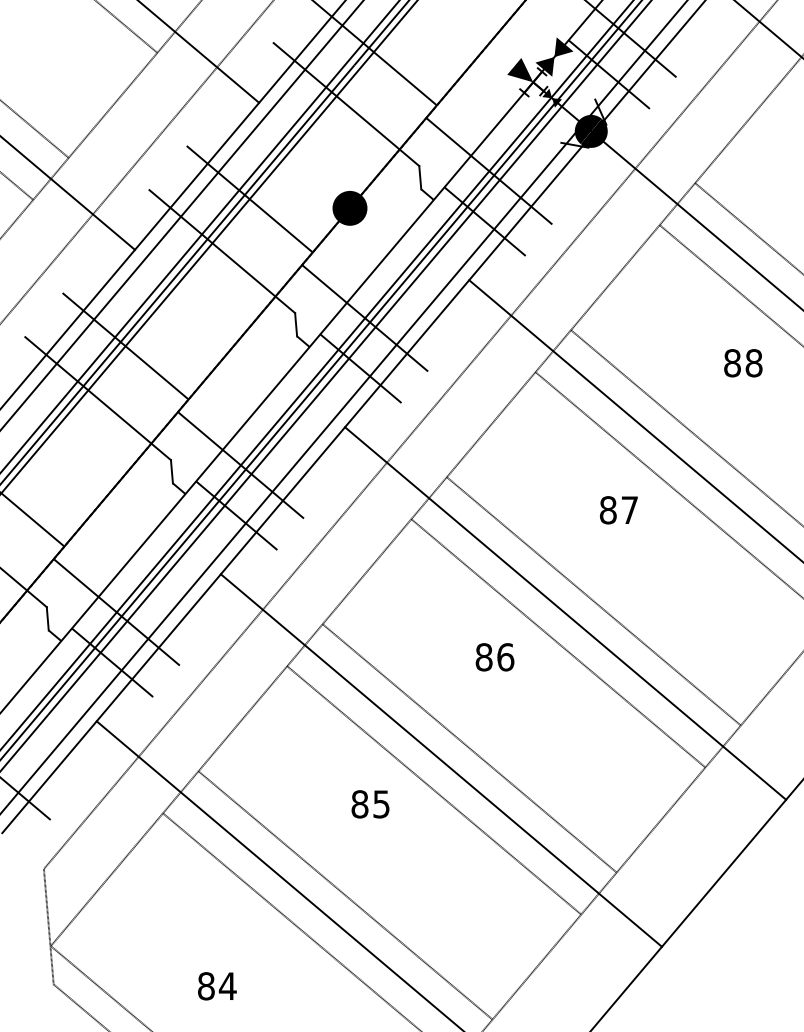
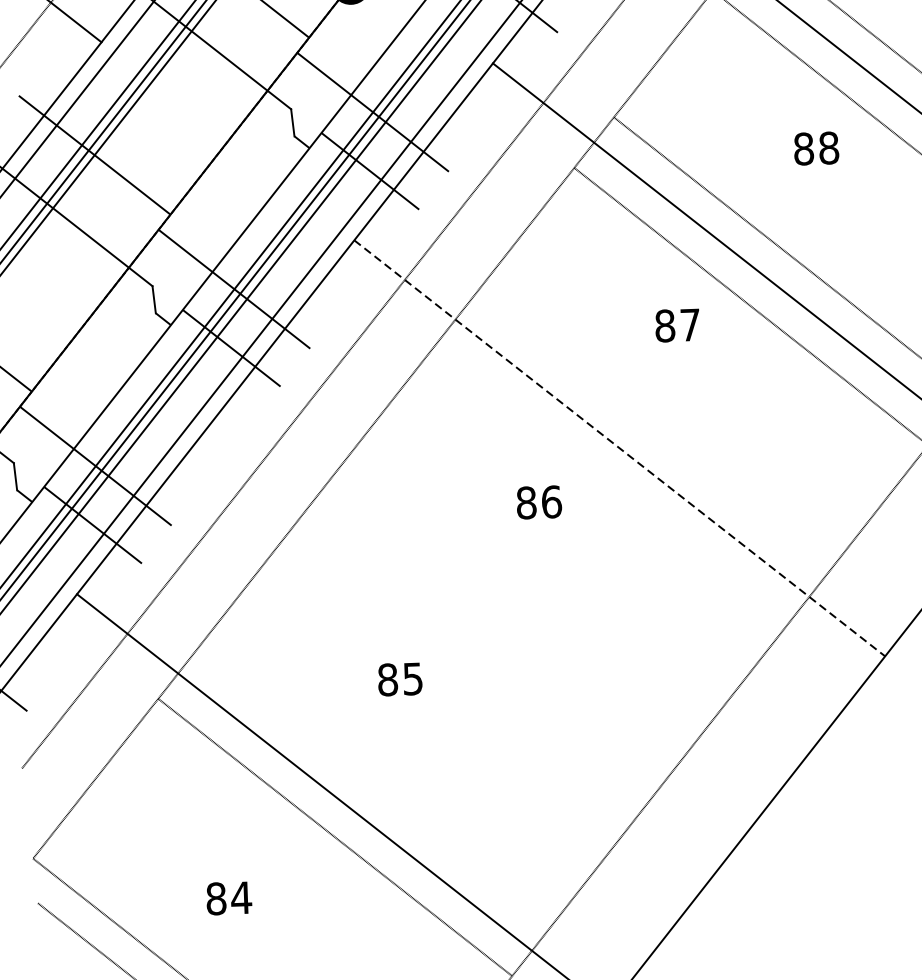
line: (593, 601) -> (651, 433), removed
line: (565, 613) -> (619, 448), solid -> dashed
line: (558, 643) -> (612, 483), removed
line: (469, 748) -> (513, 610), removed
line: (440, 760) -> (480, 625), removed
line: (434, 790) -> (474, 660), removed
line: (345, 895) -> (374, 786), removed
line: (48, 926) -> (29, 835), removed

